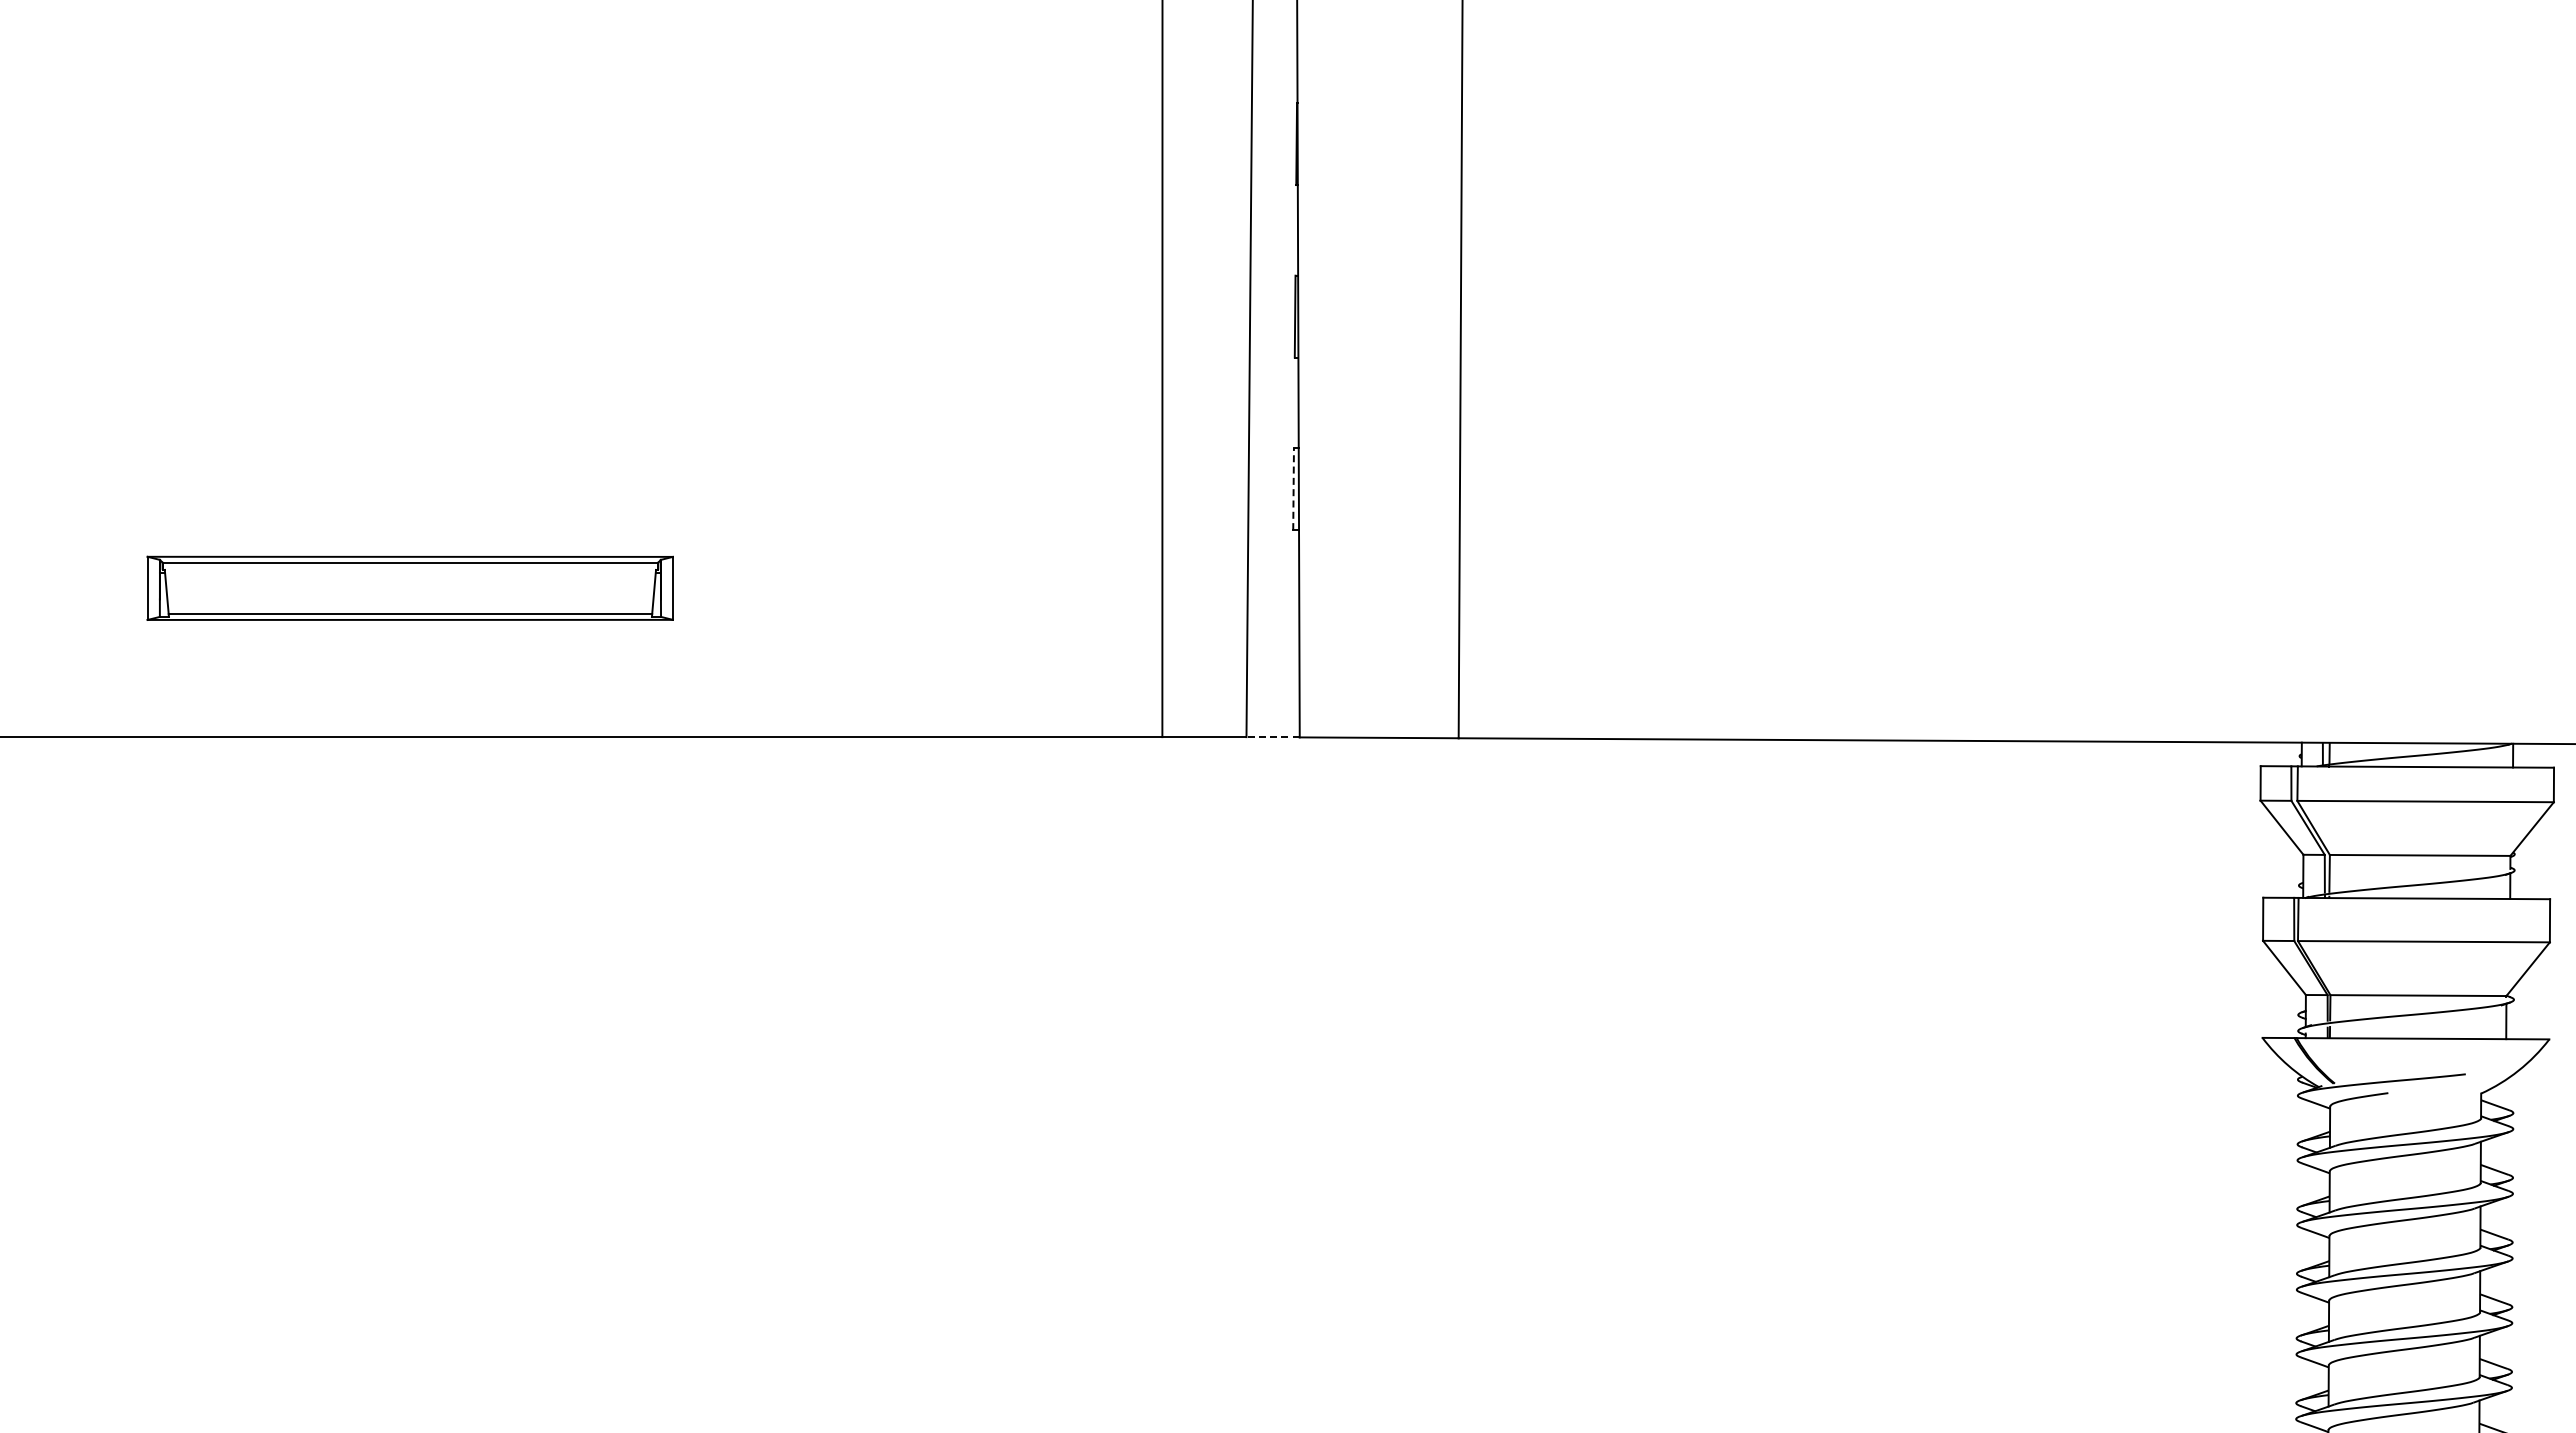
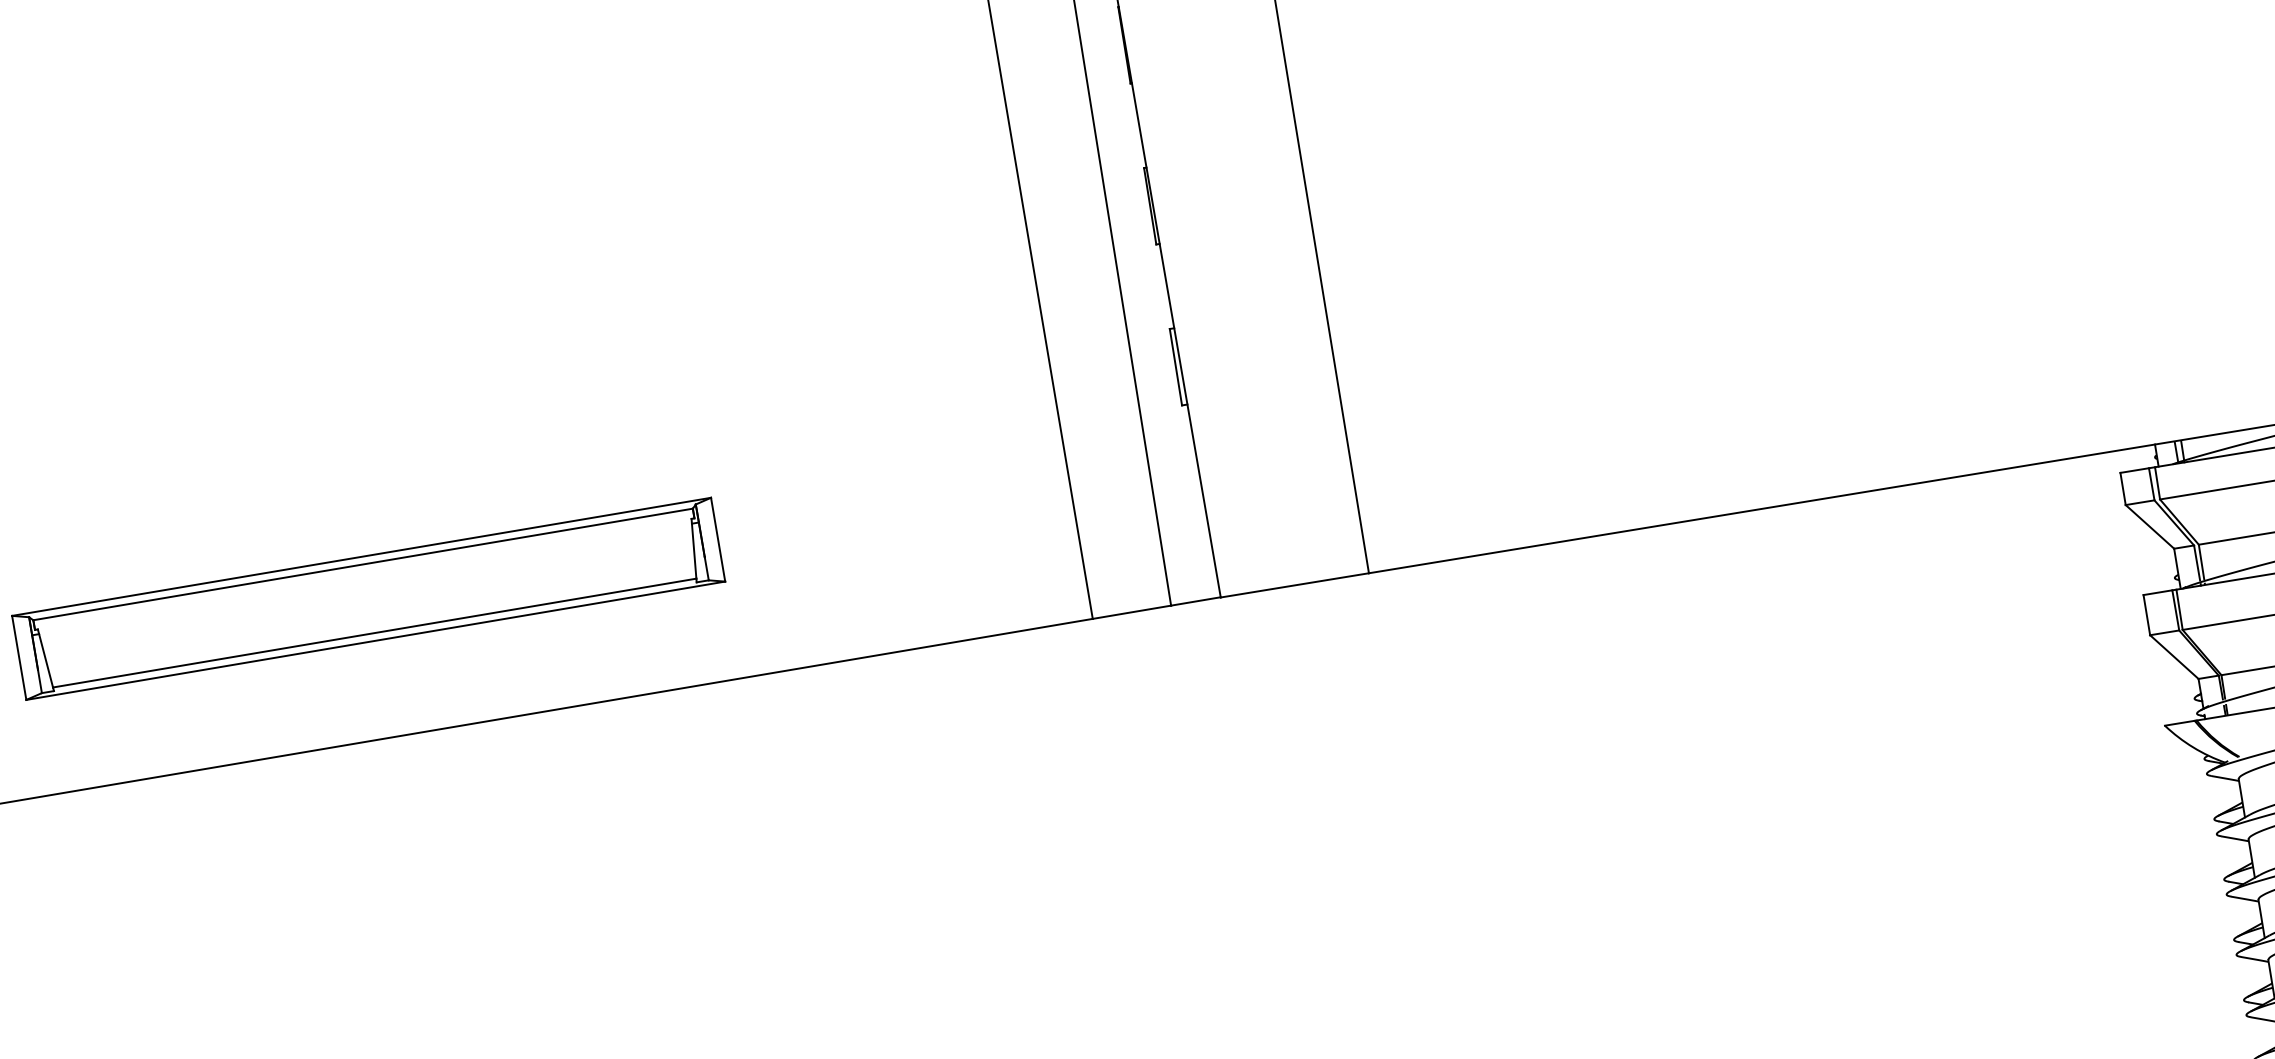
line: (1293, 489) -> (1175, 367), dashed -> solid
part: (410, 588) -> (369, 598), size x1.43
line: (1273, 737) -> (1196, 601), dashed -> solid

